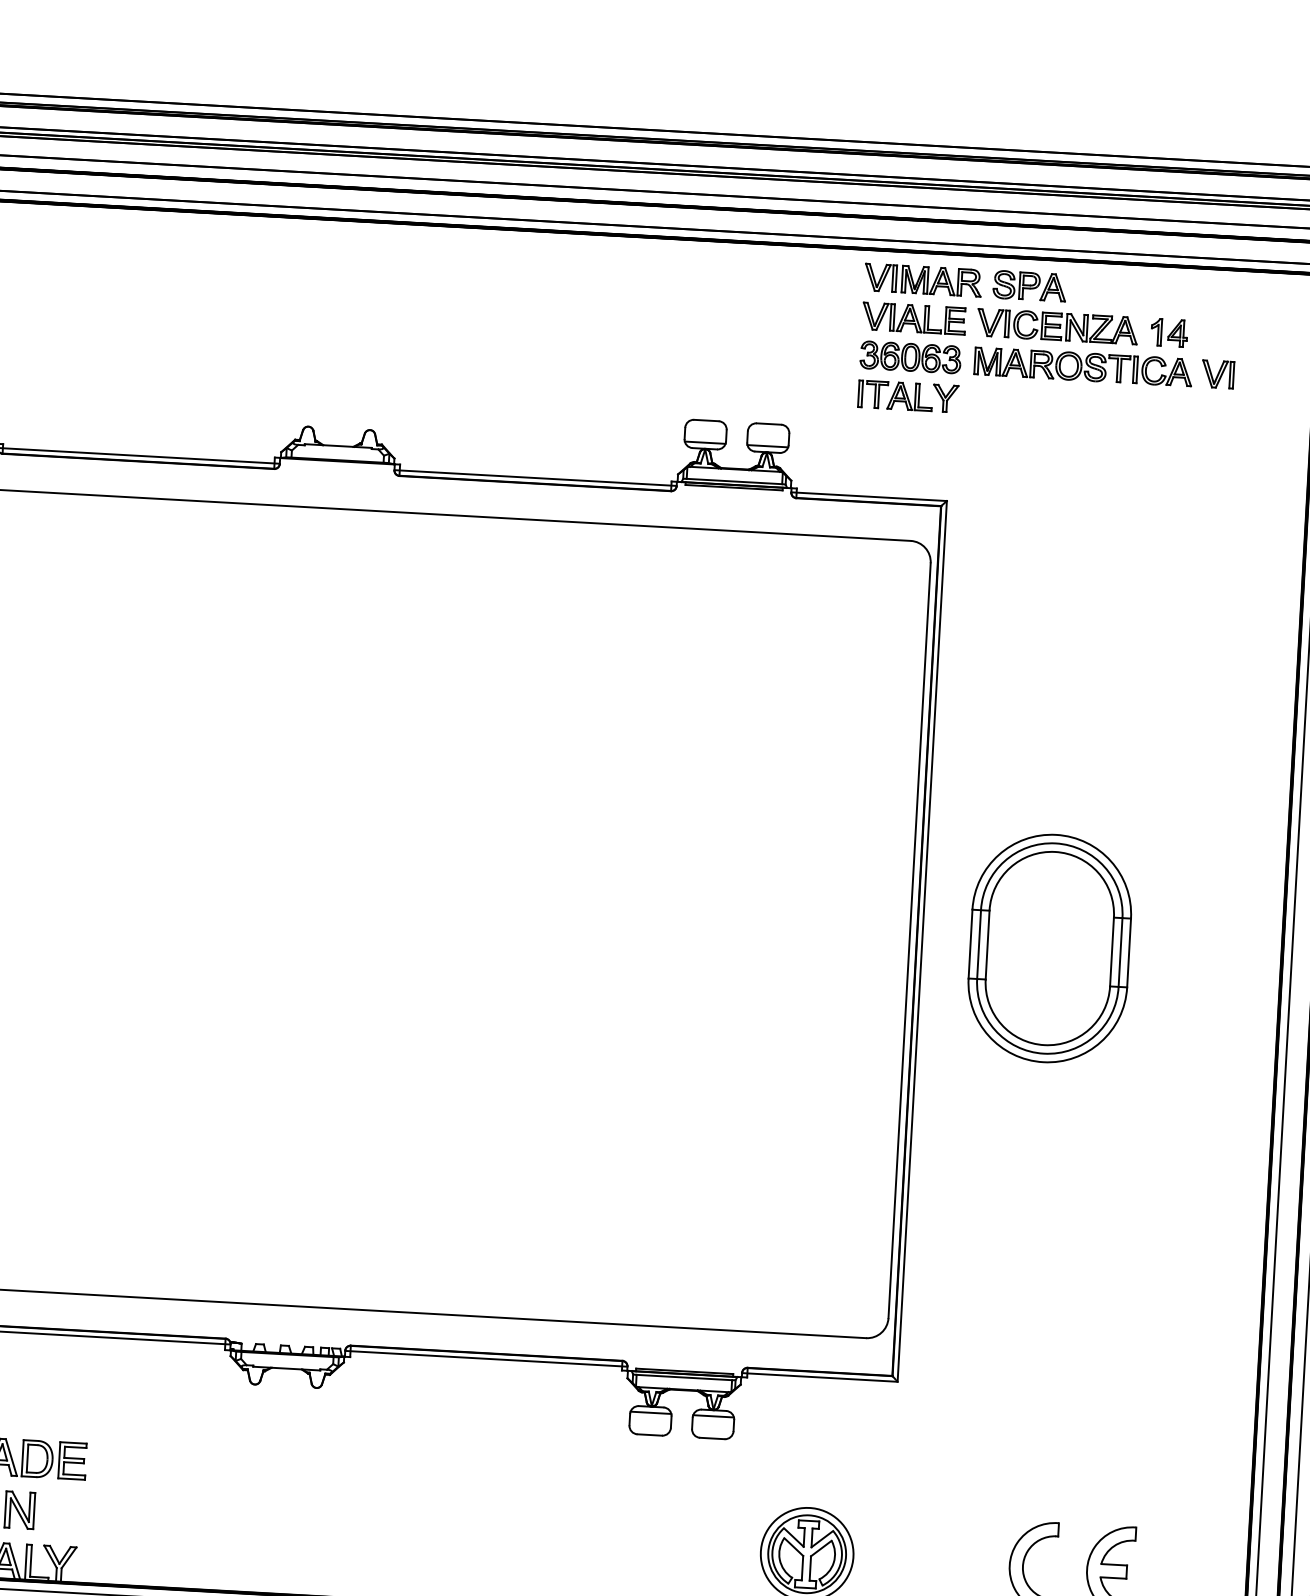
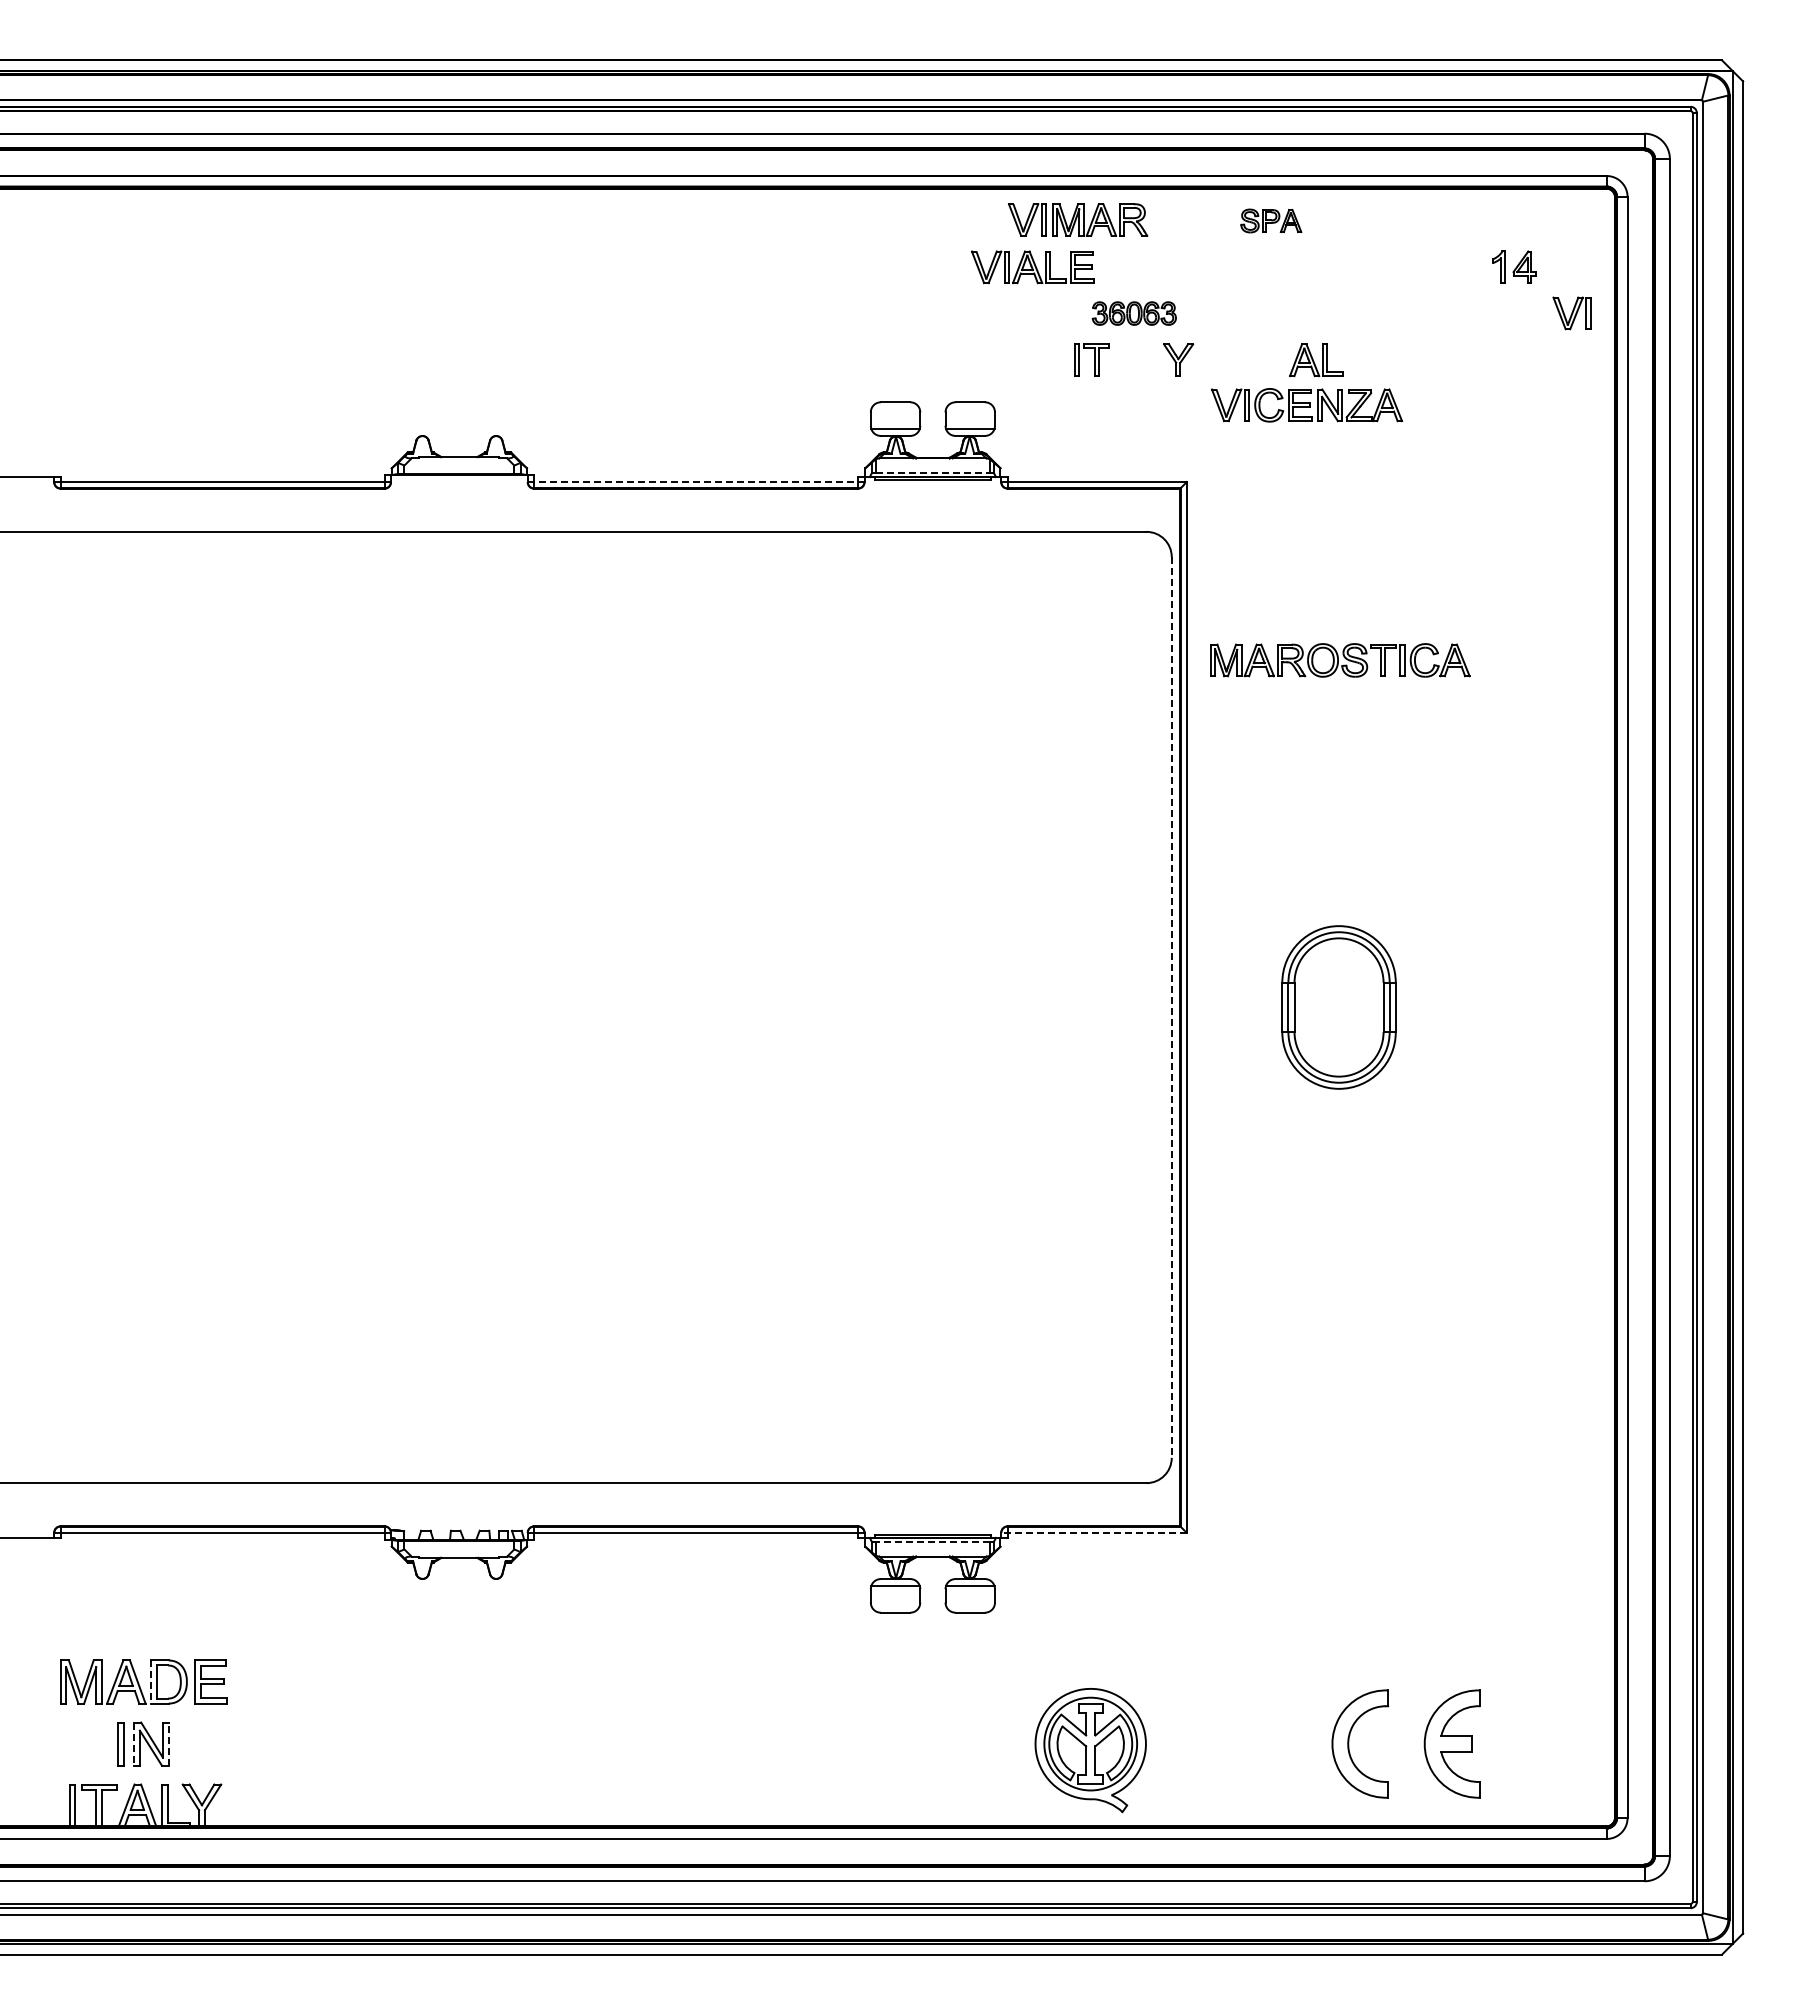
part: (923, 279) -> (1078, 219), moved
part: (1030, 285) -> (1271, 220), size x0.7
part: (913, 318) -> (1032, 267), moved
part: (1058, 326) -> (1307, 405), moved
part: (1169, 332) -> (1514, 266), moved
part: (910, 357) -> (1134, 313), size x0.7
part: (1083, 366) -> (1340, 660), moved
part: (1217, 374) -> (1571, 313), moved
part: (910, 396) -> (1316, 360), moved
line: (535, 478) -> (696, 482), solid -> dashed
line: (734, 481) -> (932, 472), solid -> dashed
line: (909, 941) -> (1171, 1008), solid -> dashed
part: (1049, 948) -> (1338, 1007), size x0.6
line: (683, 1377) -> (932, 1542), solid -> dashed
line: (820, 1377) -> (1094, 1532), solid -> dashed
line: (22, 1458) -> (151, 1682), solid -> dashed
line: (5, 1509) -> (134, 1744), solid -> dashed
line: (34, 1511) -> (168, 1744), solid -> dashed

